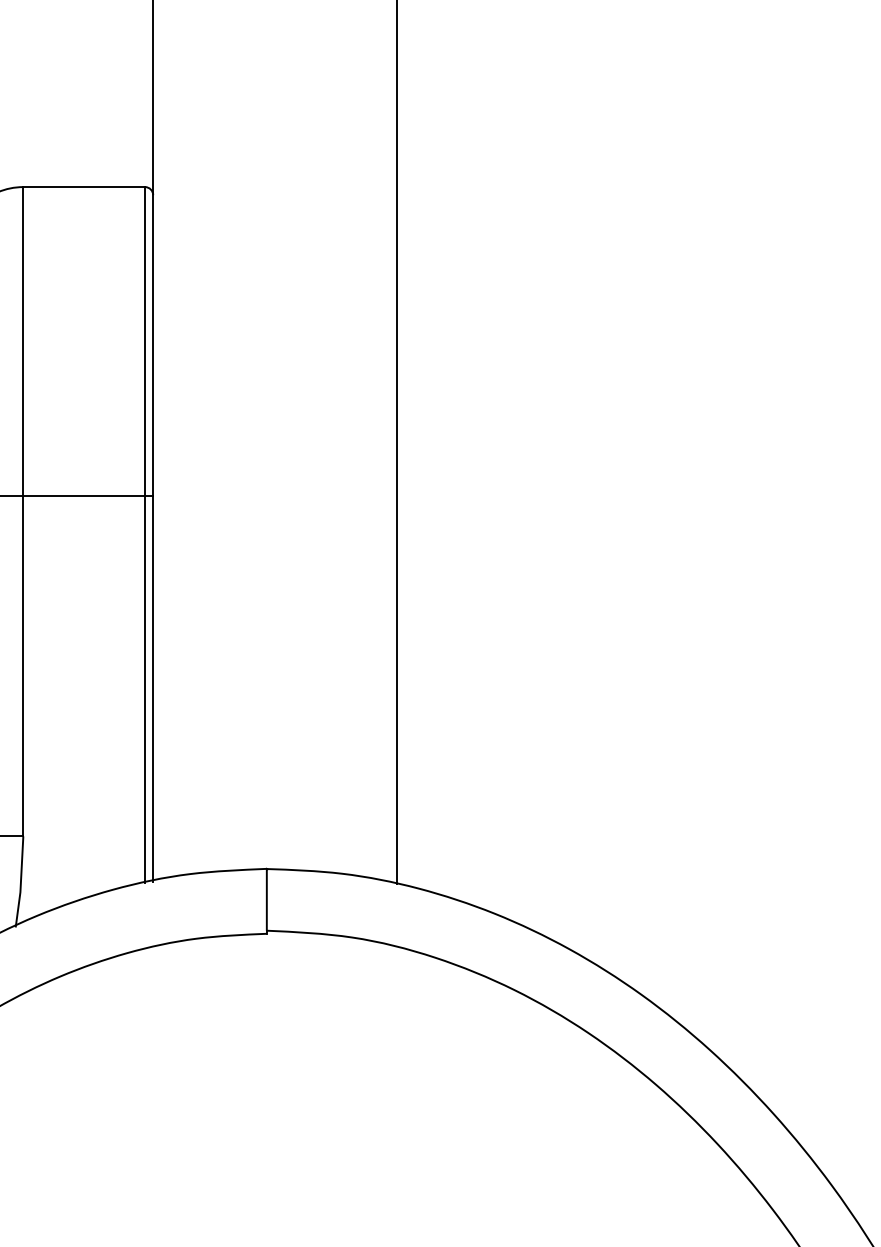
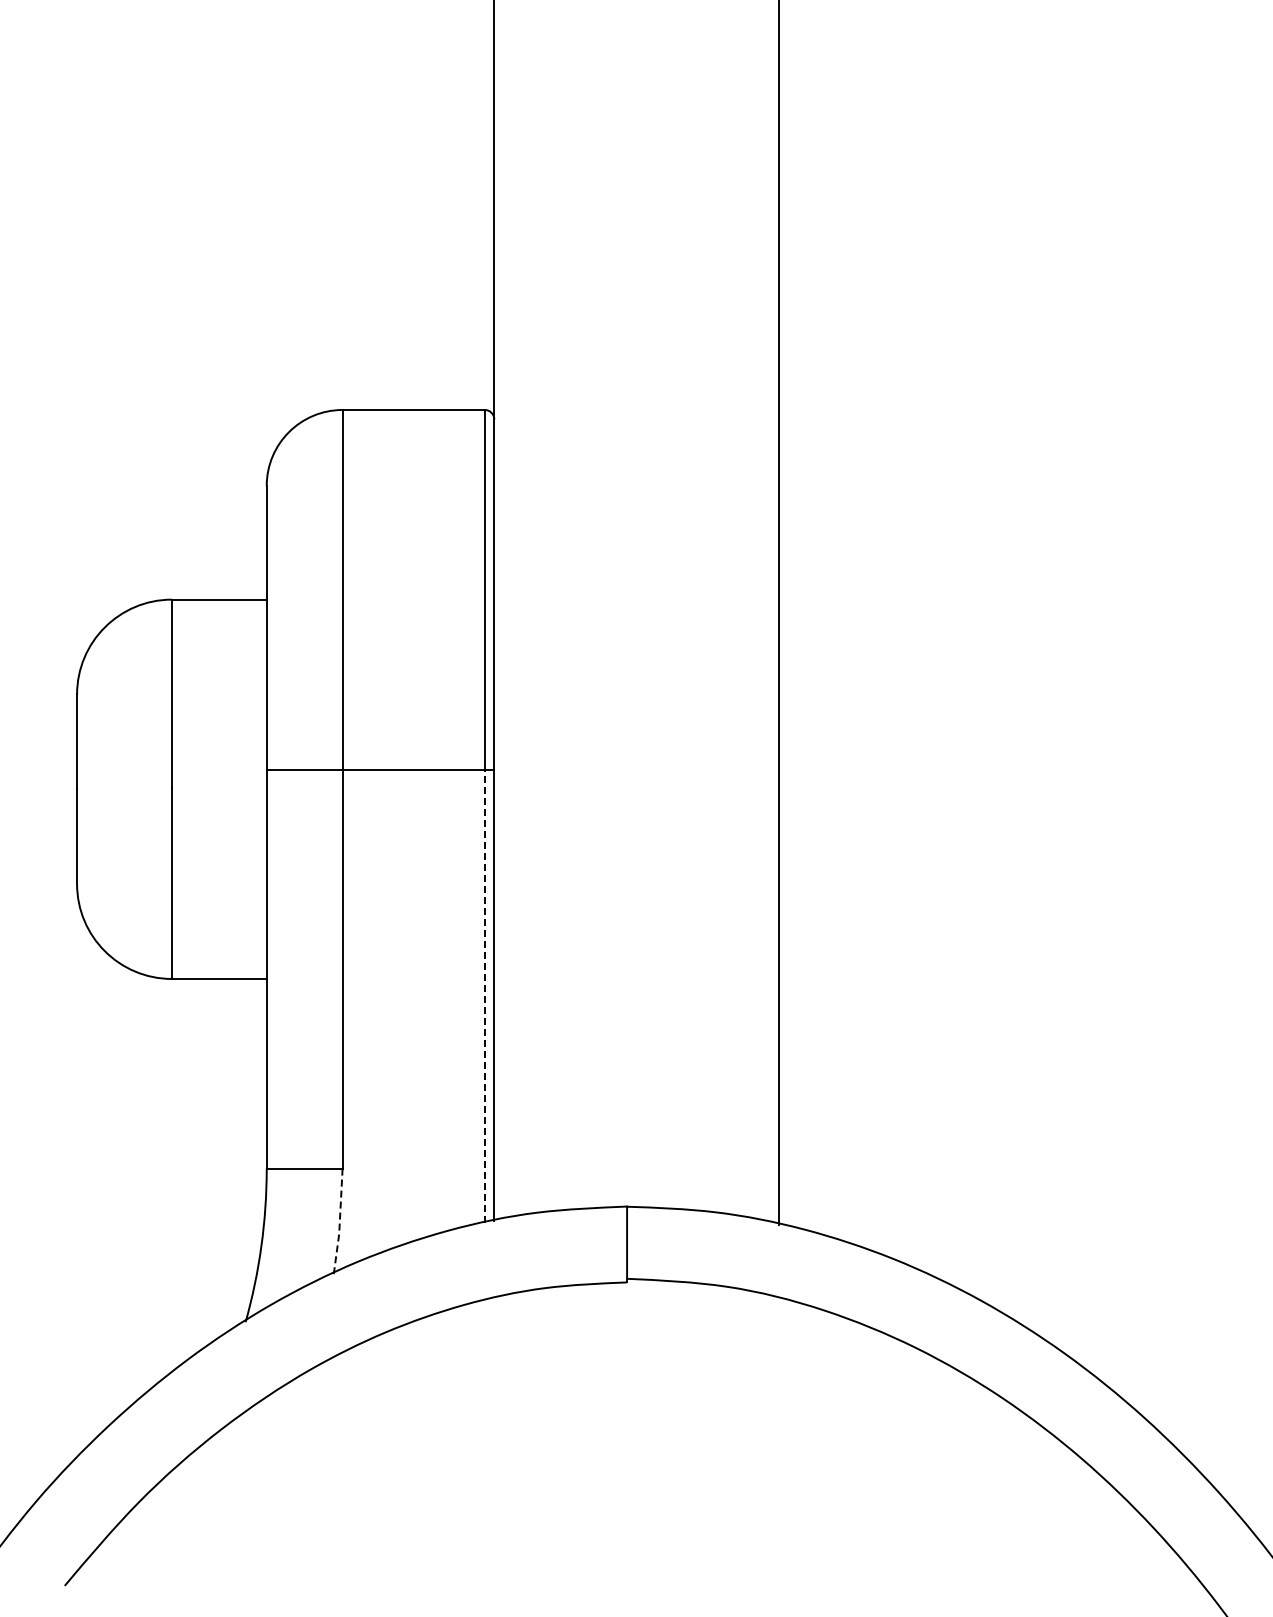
line: (144, 689) -> (484, 996), solid -> dashed
line: (20, 883) -> (339, 1223), solid -> dashed

